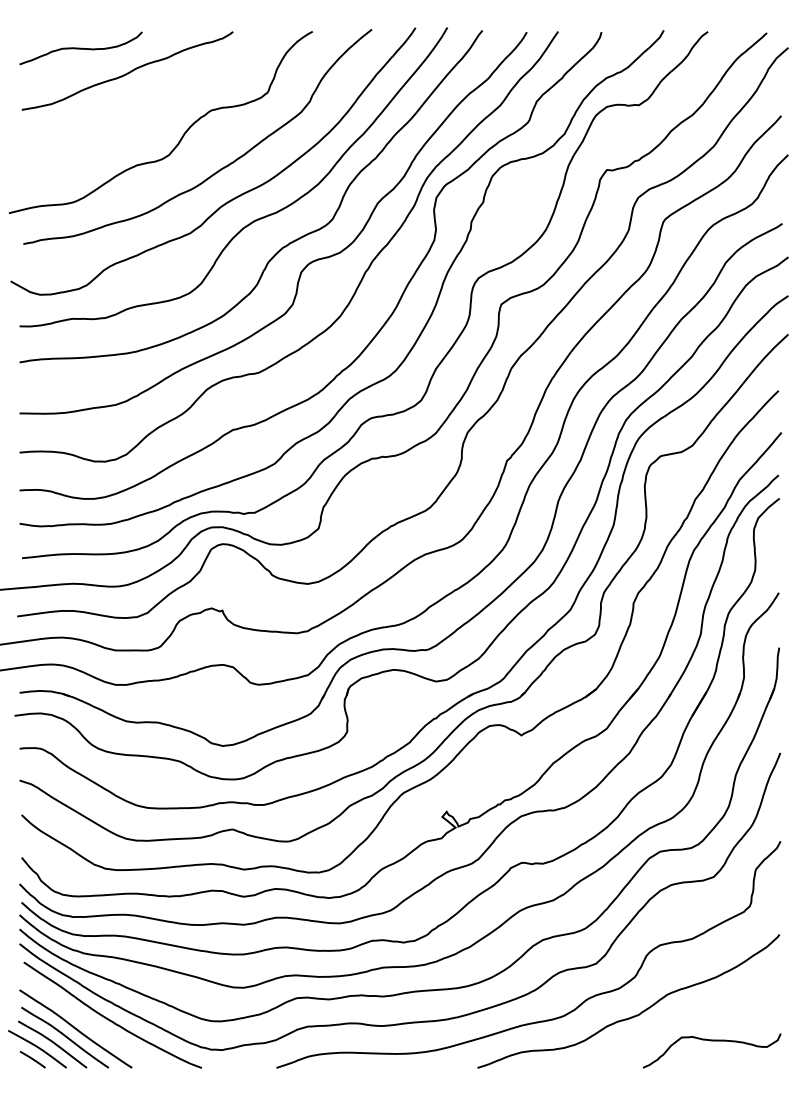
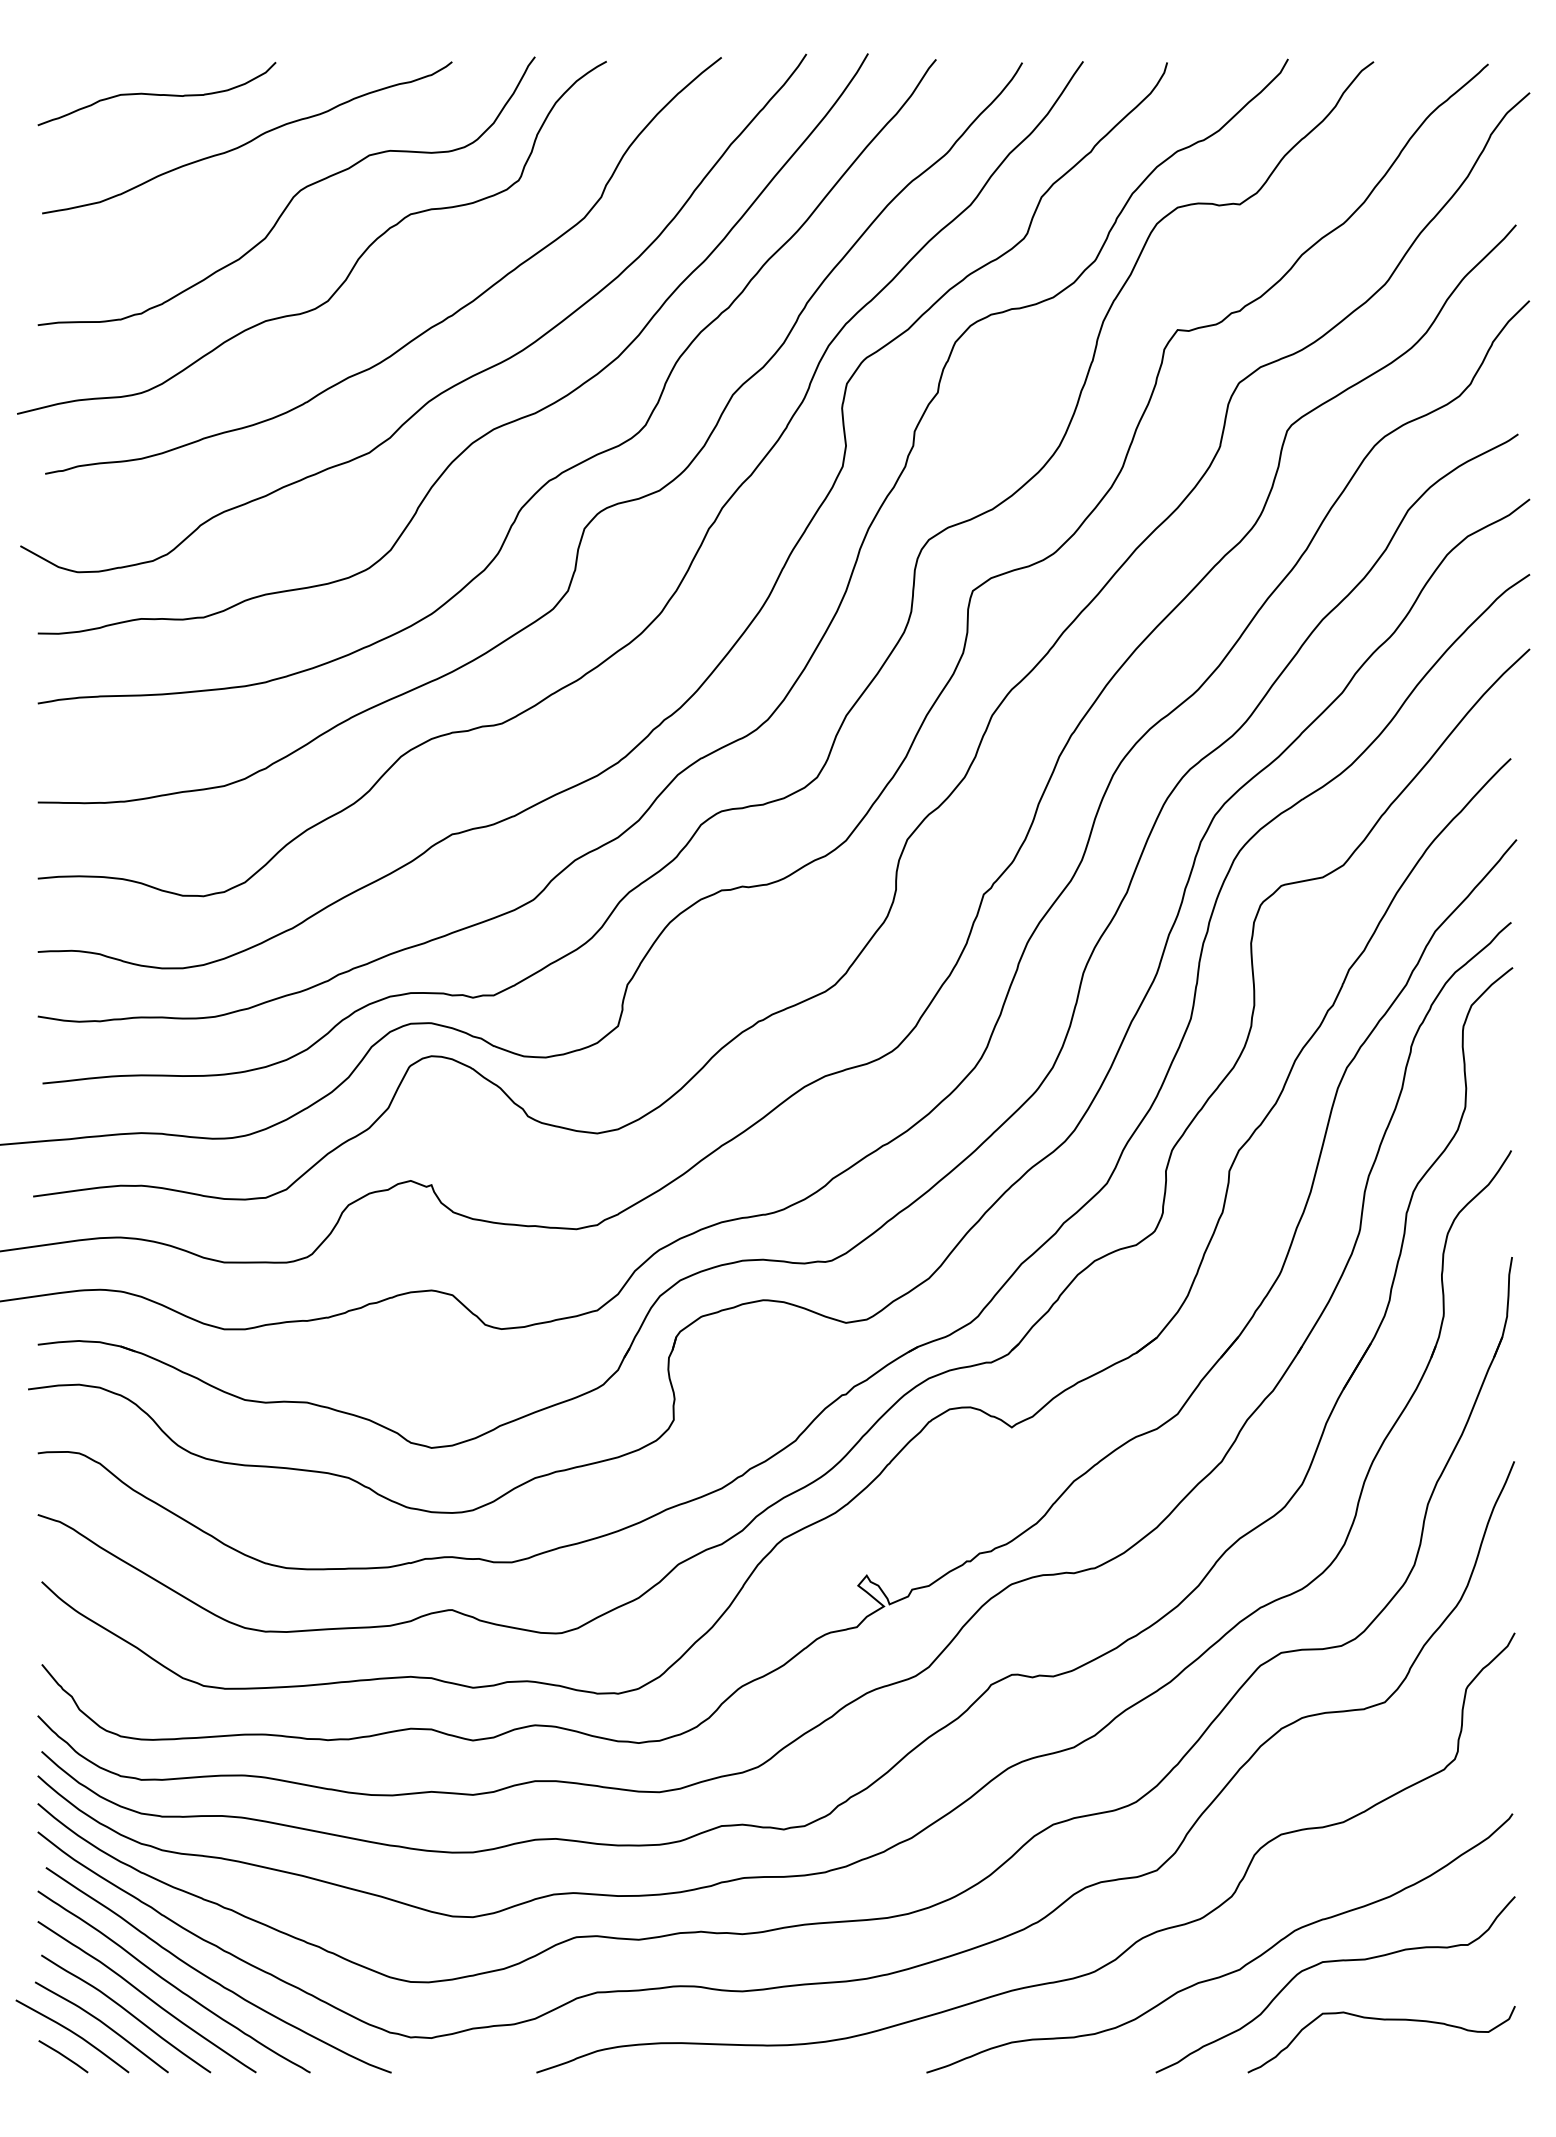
curve: (150, 101) -> (291, 197), added
curve: (688, 1011) -> (1335, 1963), added
curve: (88, 1021) -> (171, 1982), added

